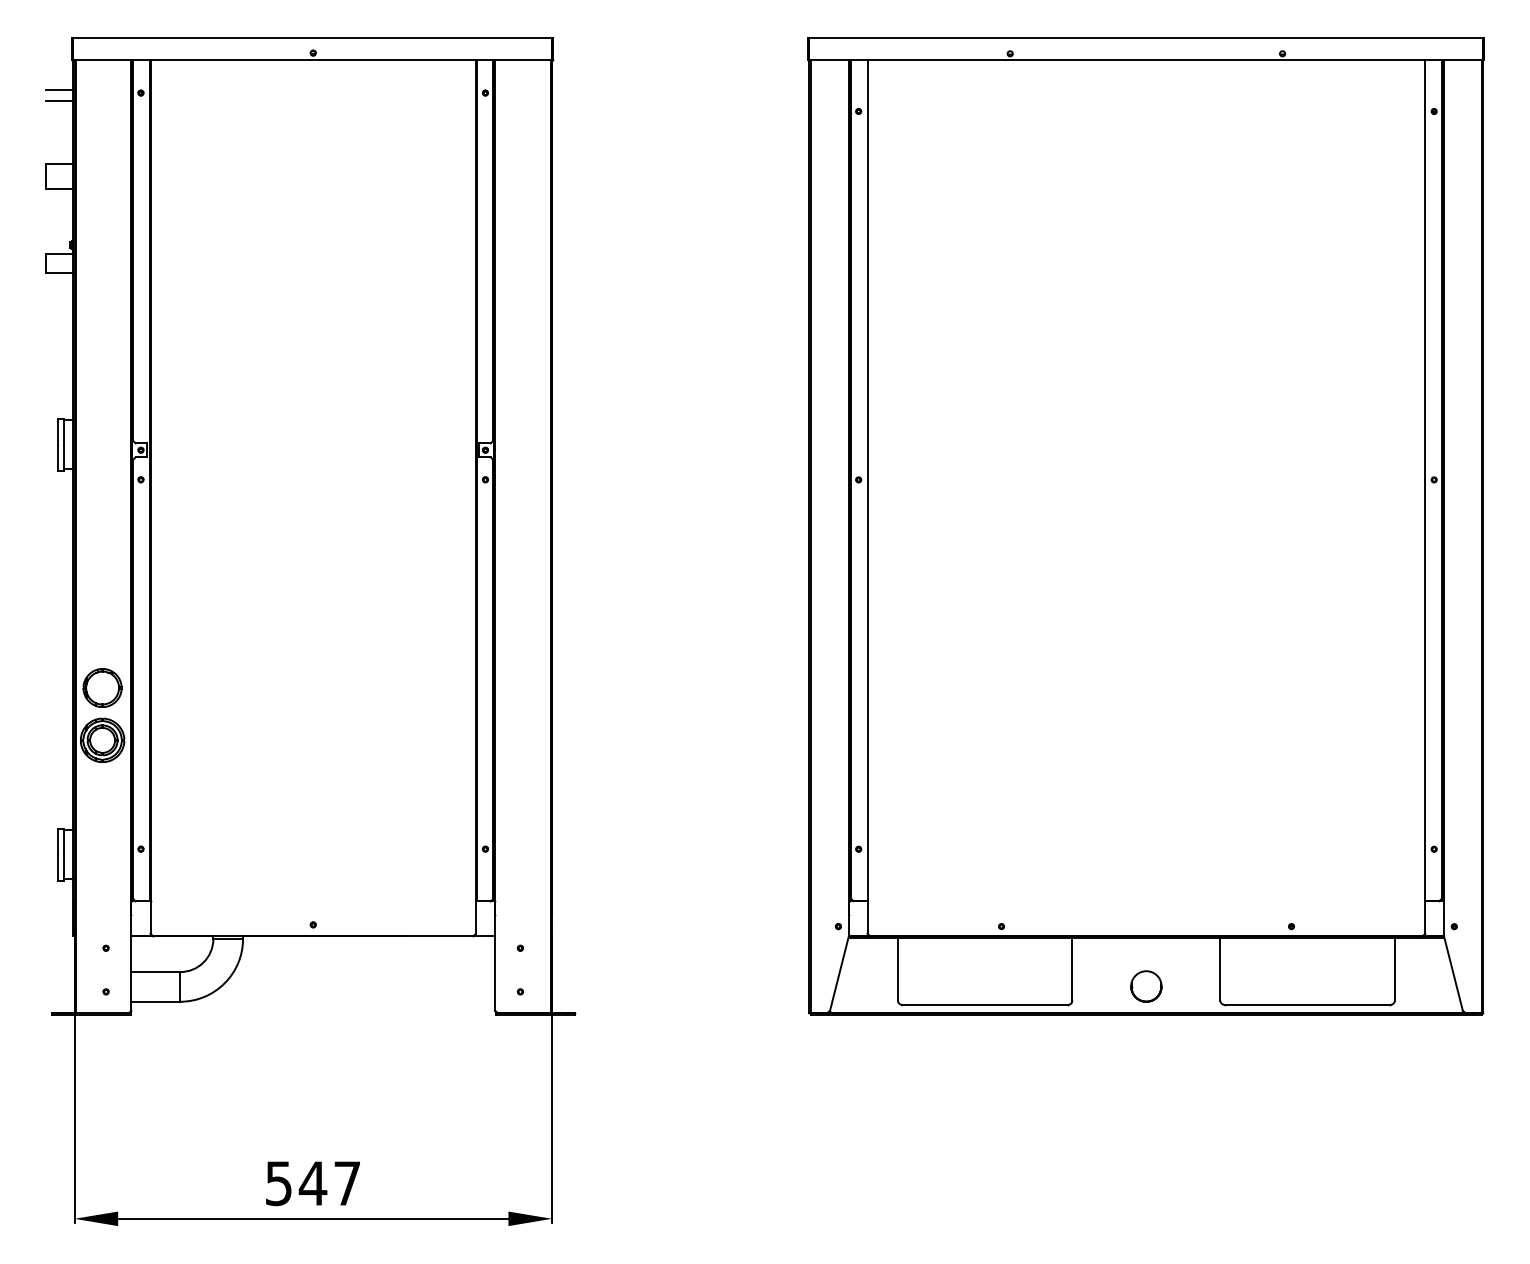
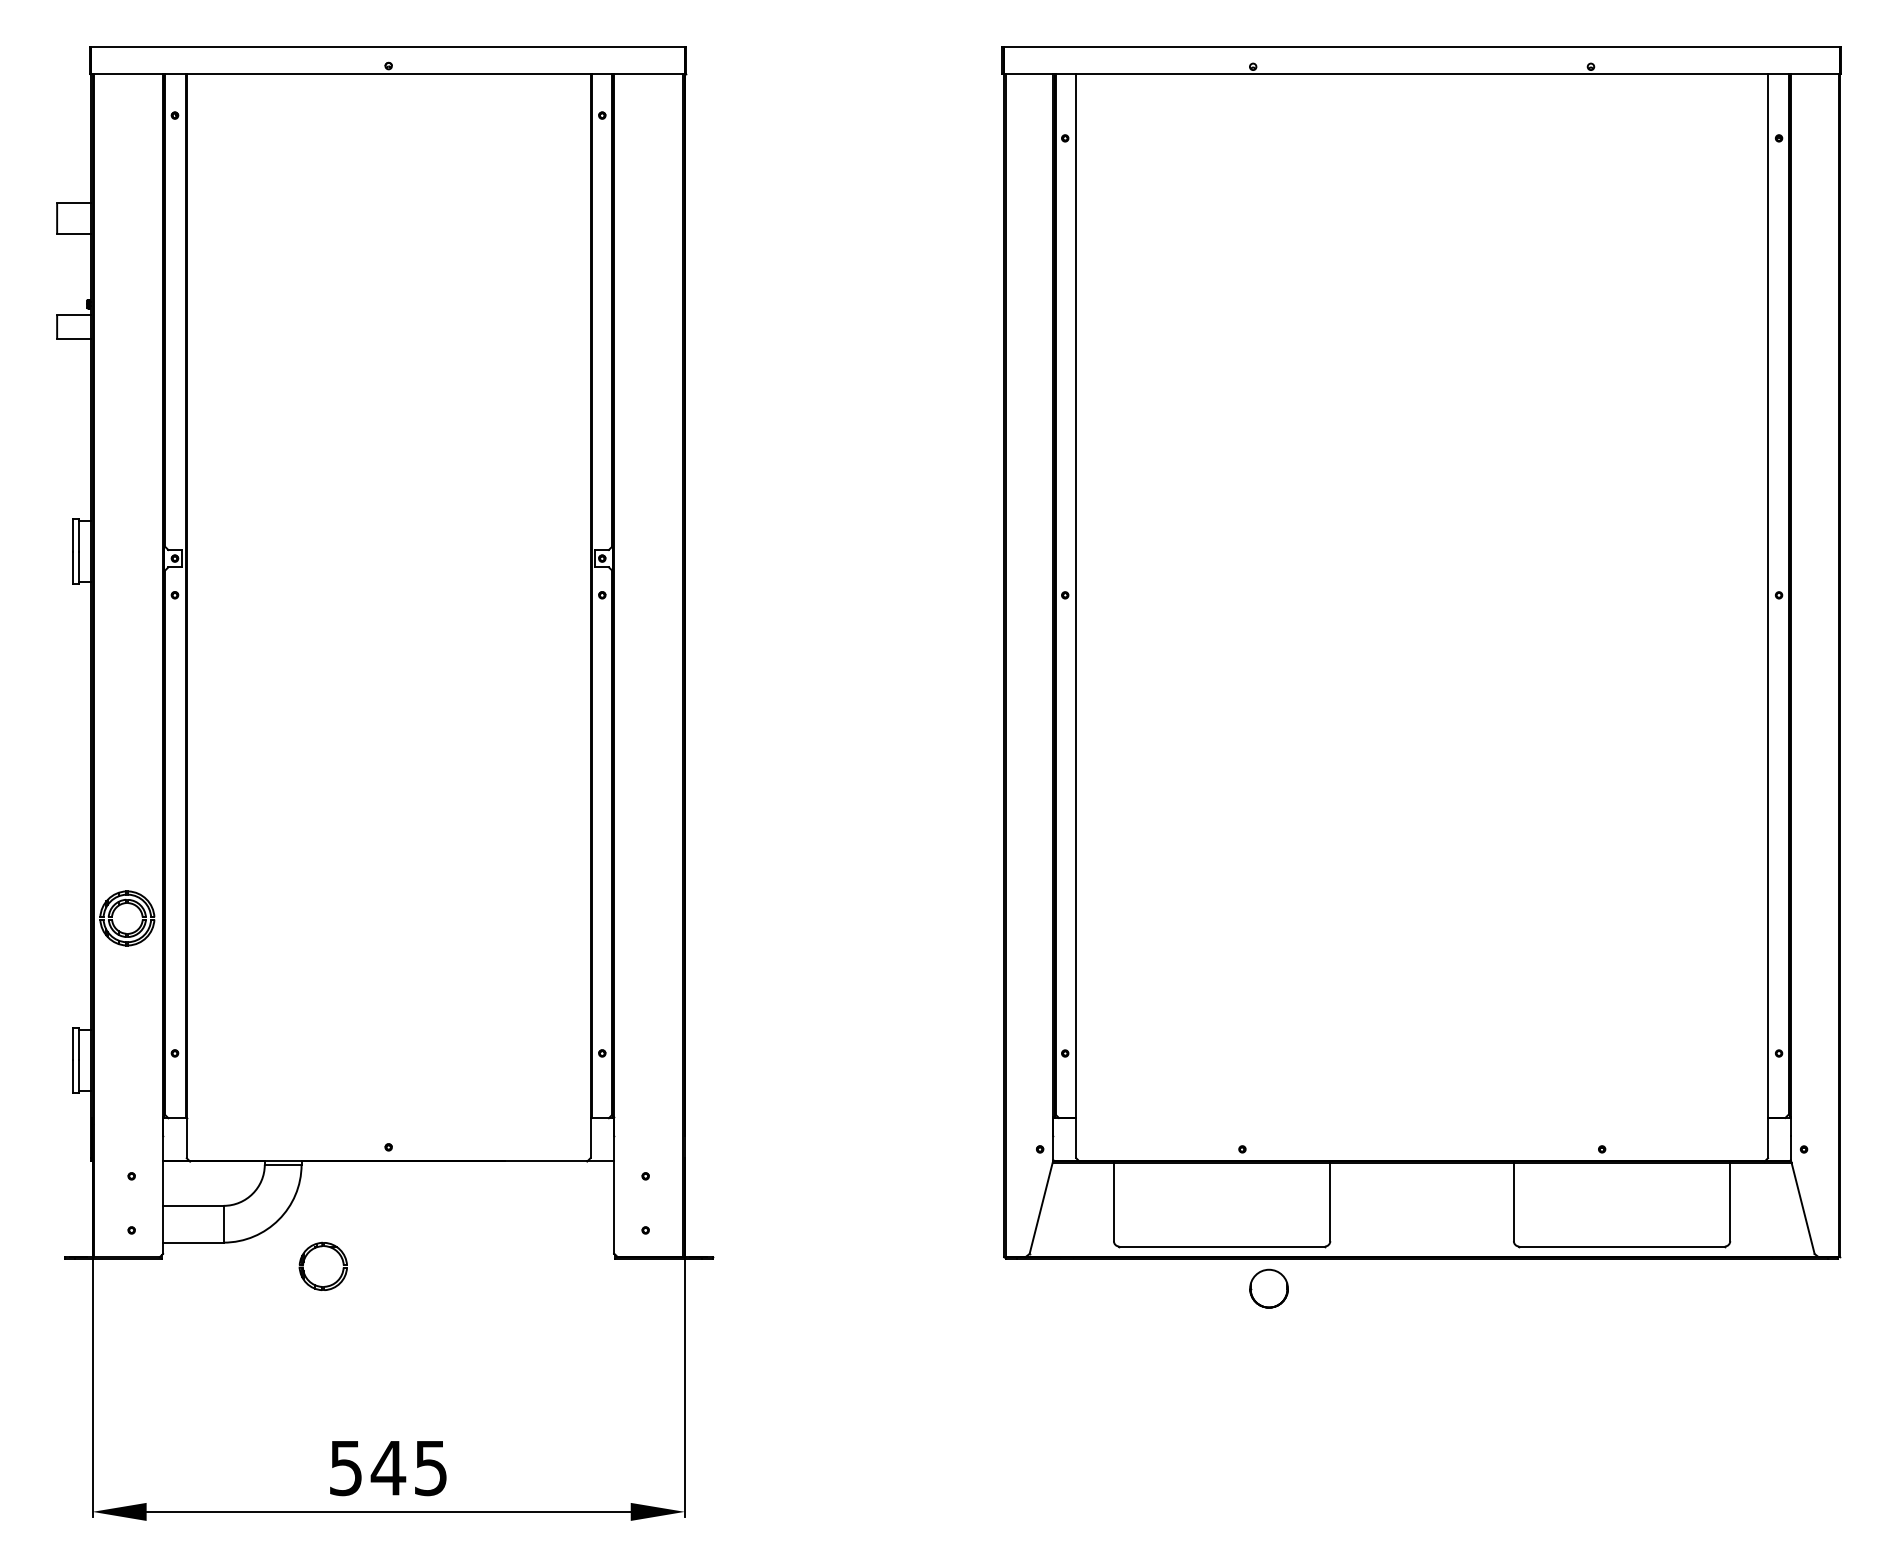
line: (59, 89) -> (73, 111), removed
line: (59, 101) -> (73, 125), removed
part: (92, 676) -> (310, 1252), moved
part: (1145, 986) -> (1268, 1288), moved
text: (346, 1183) -> (430, 1468), 547 -> 545

